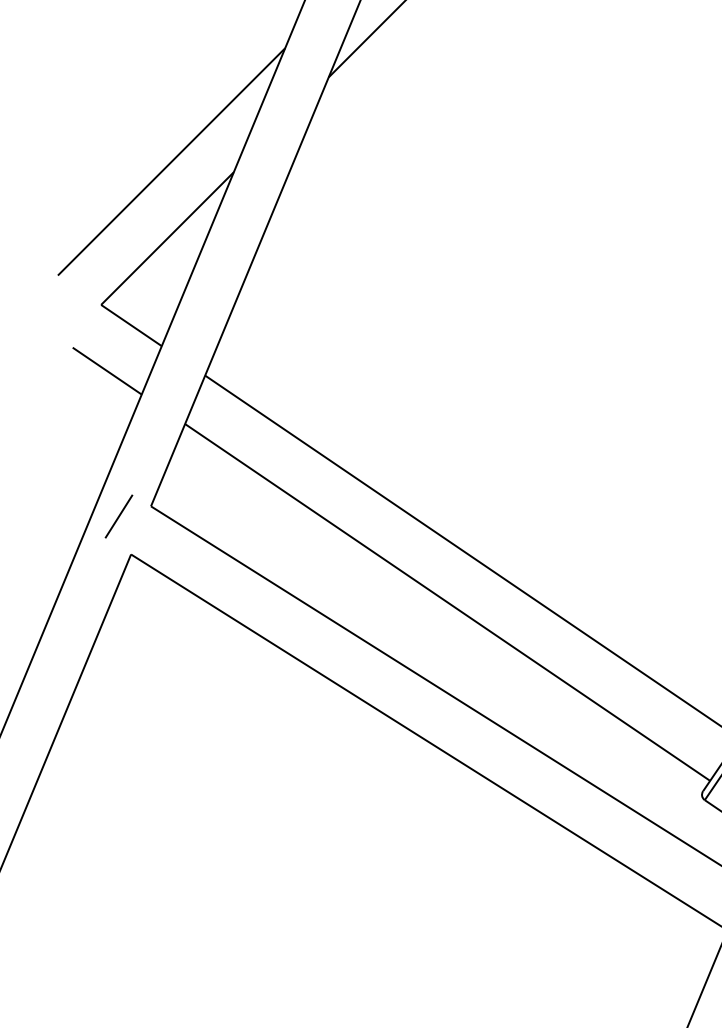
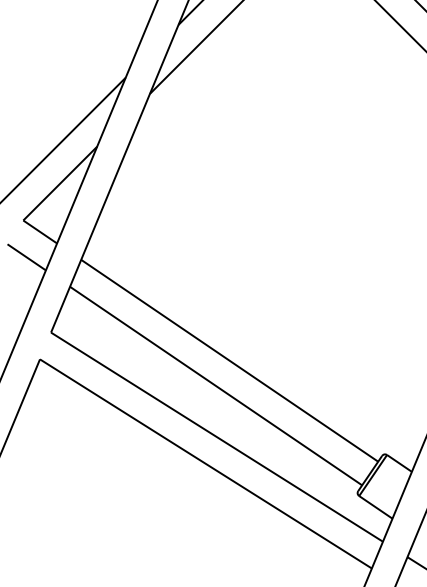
line: (119, 516) -> (33, 338), removed

